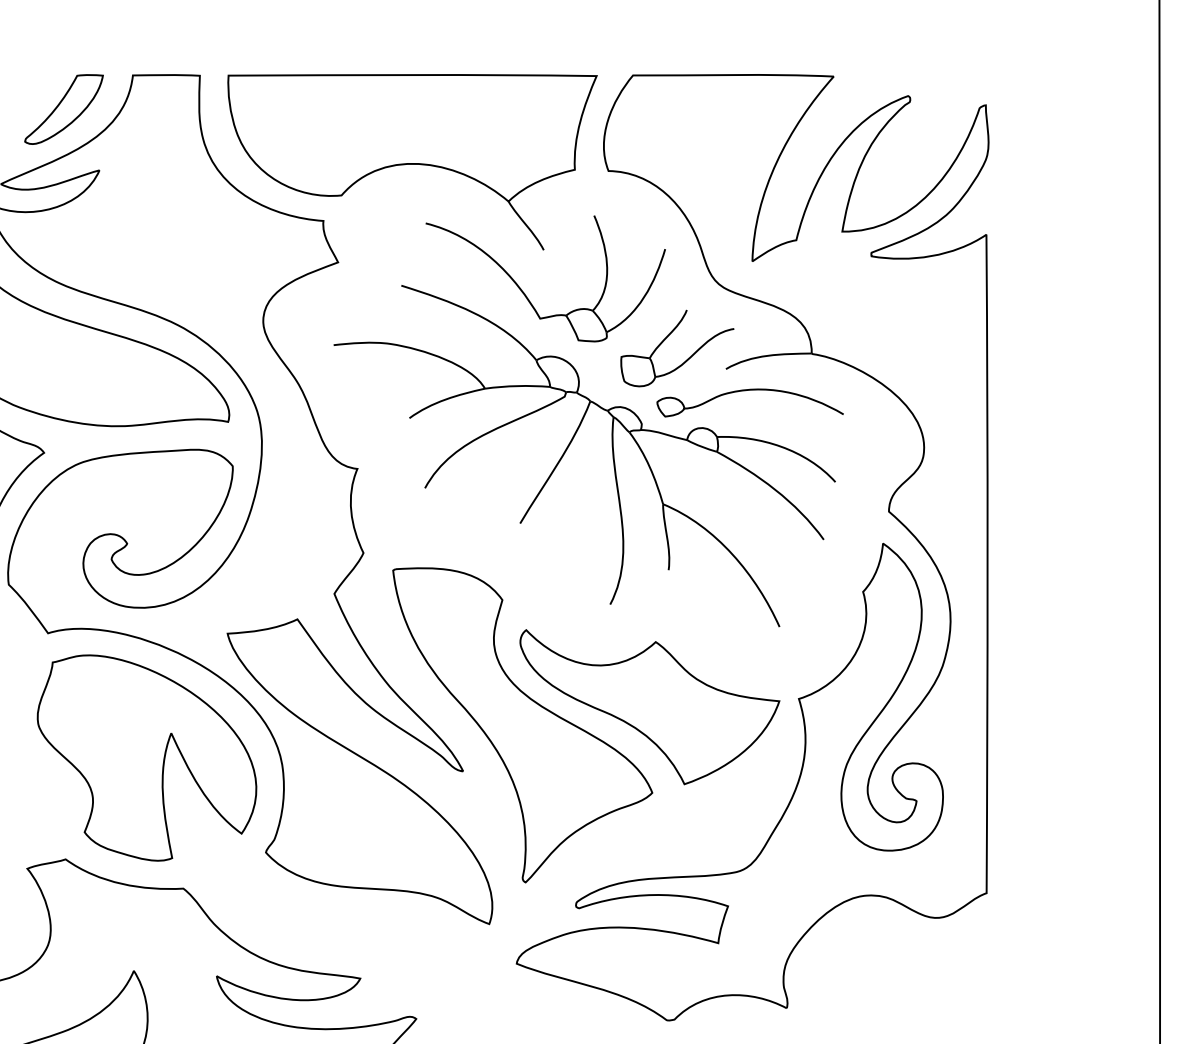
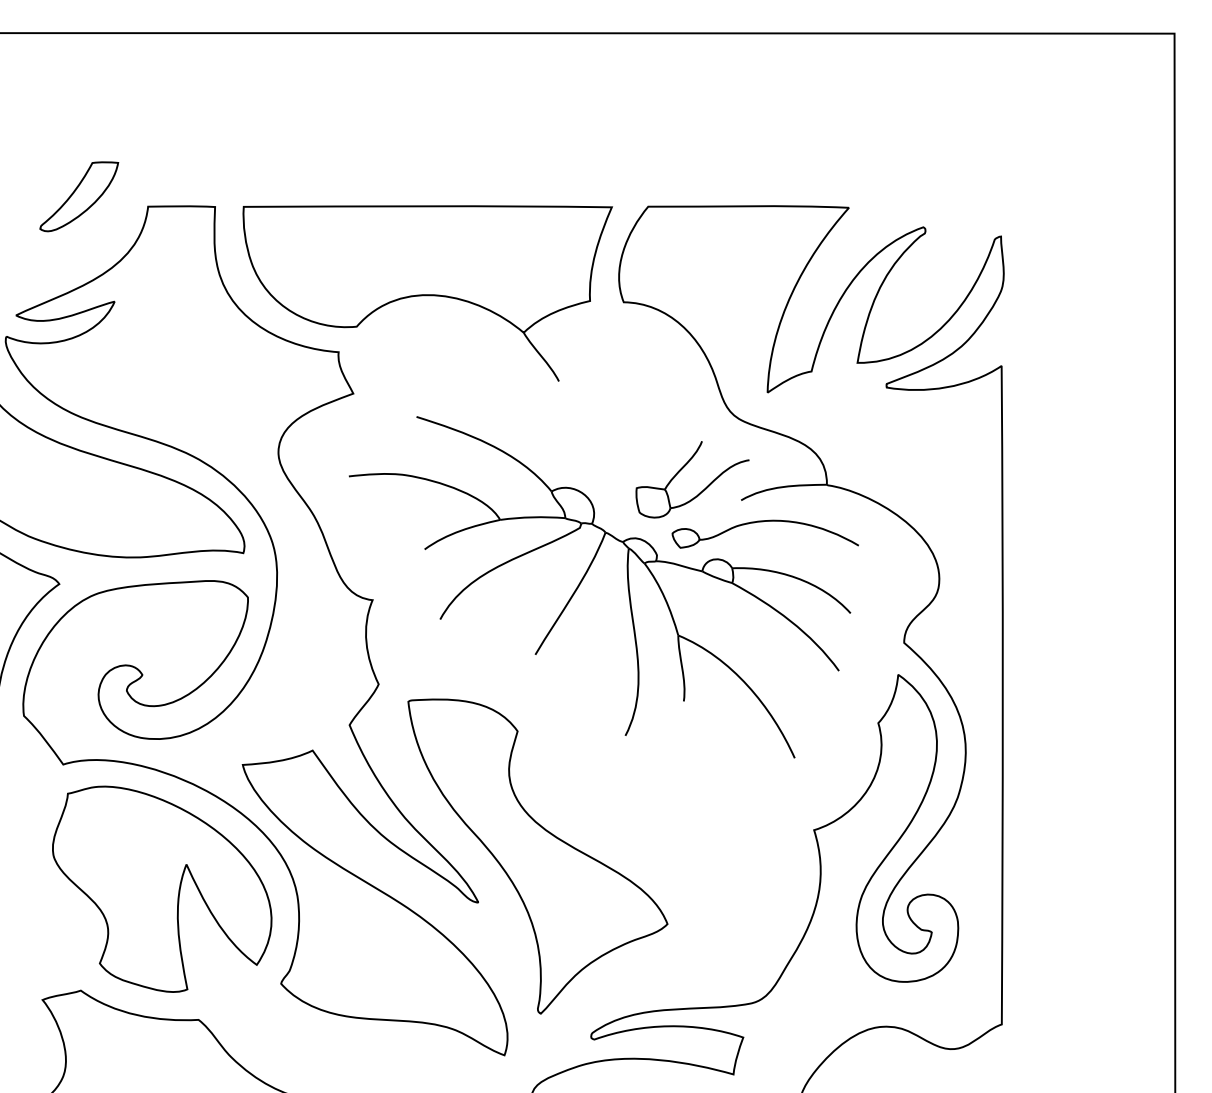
curve: (59, 106) -> (74, 193), moved
part: (525, 293) -> (540, 424), removed
curve: (636, 727) -> (651, 858), removed

